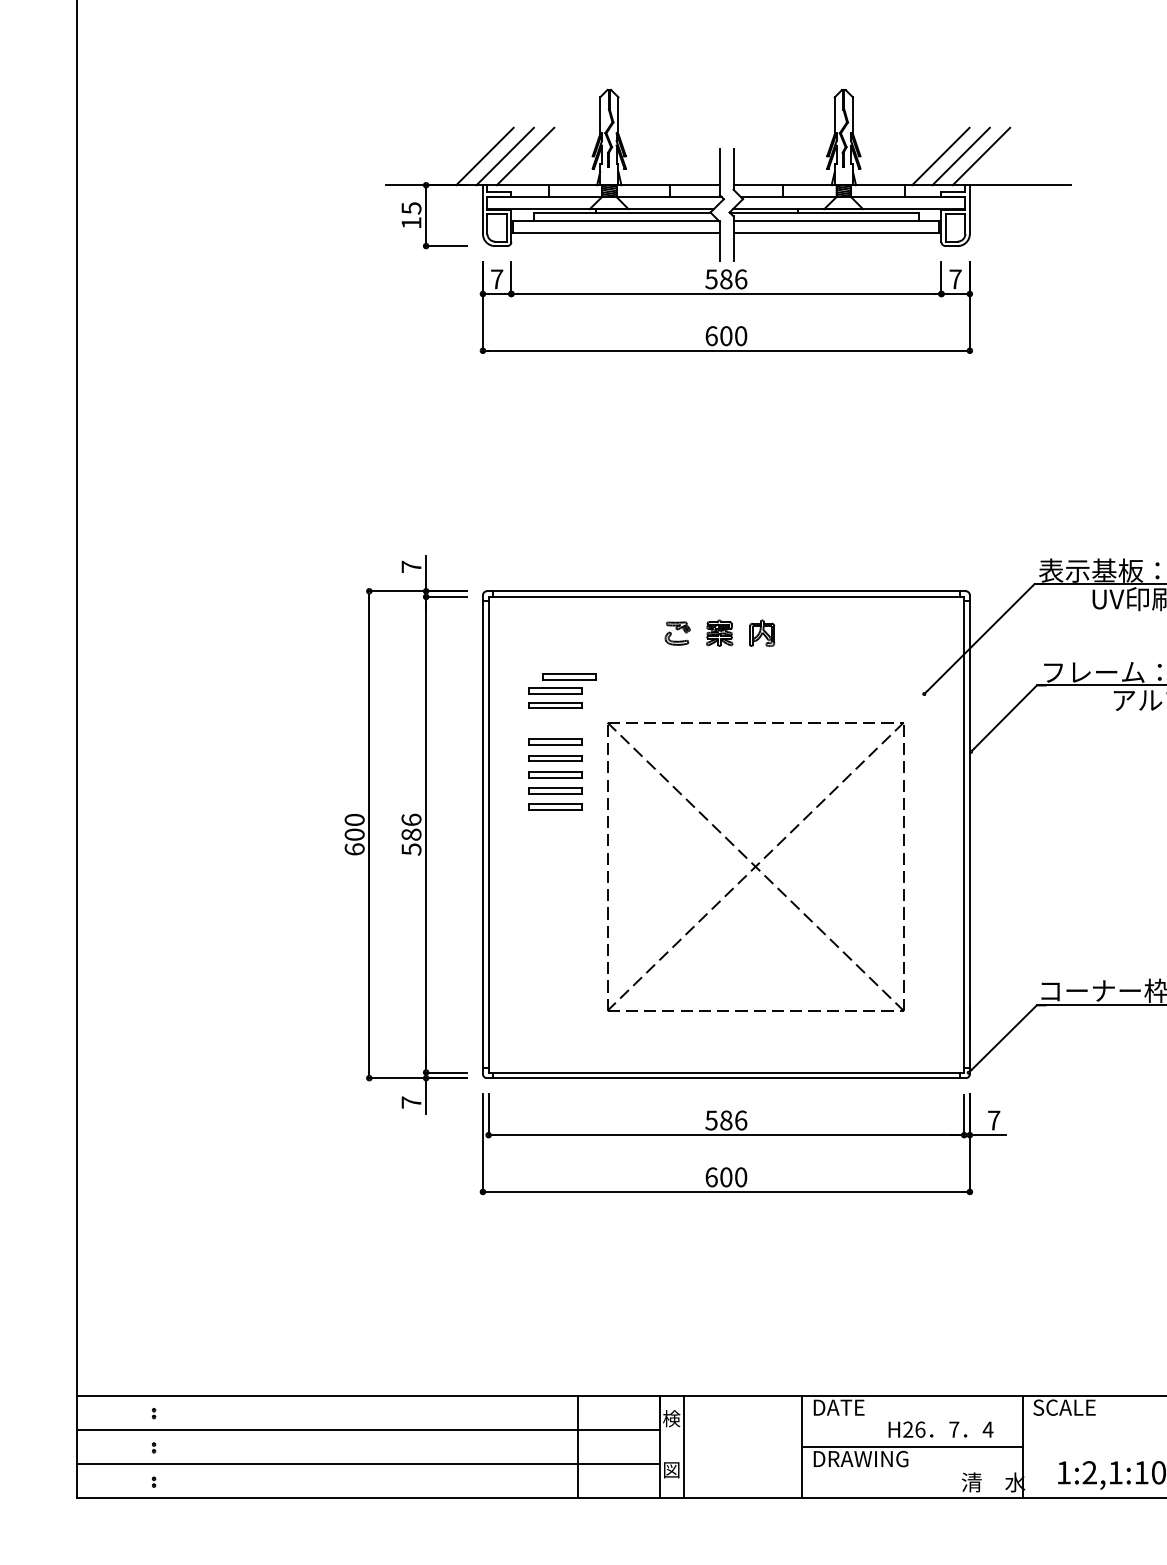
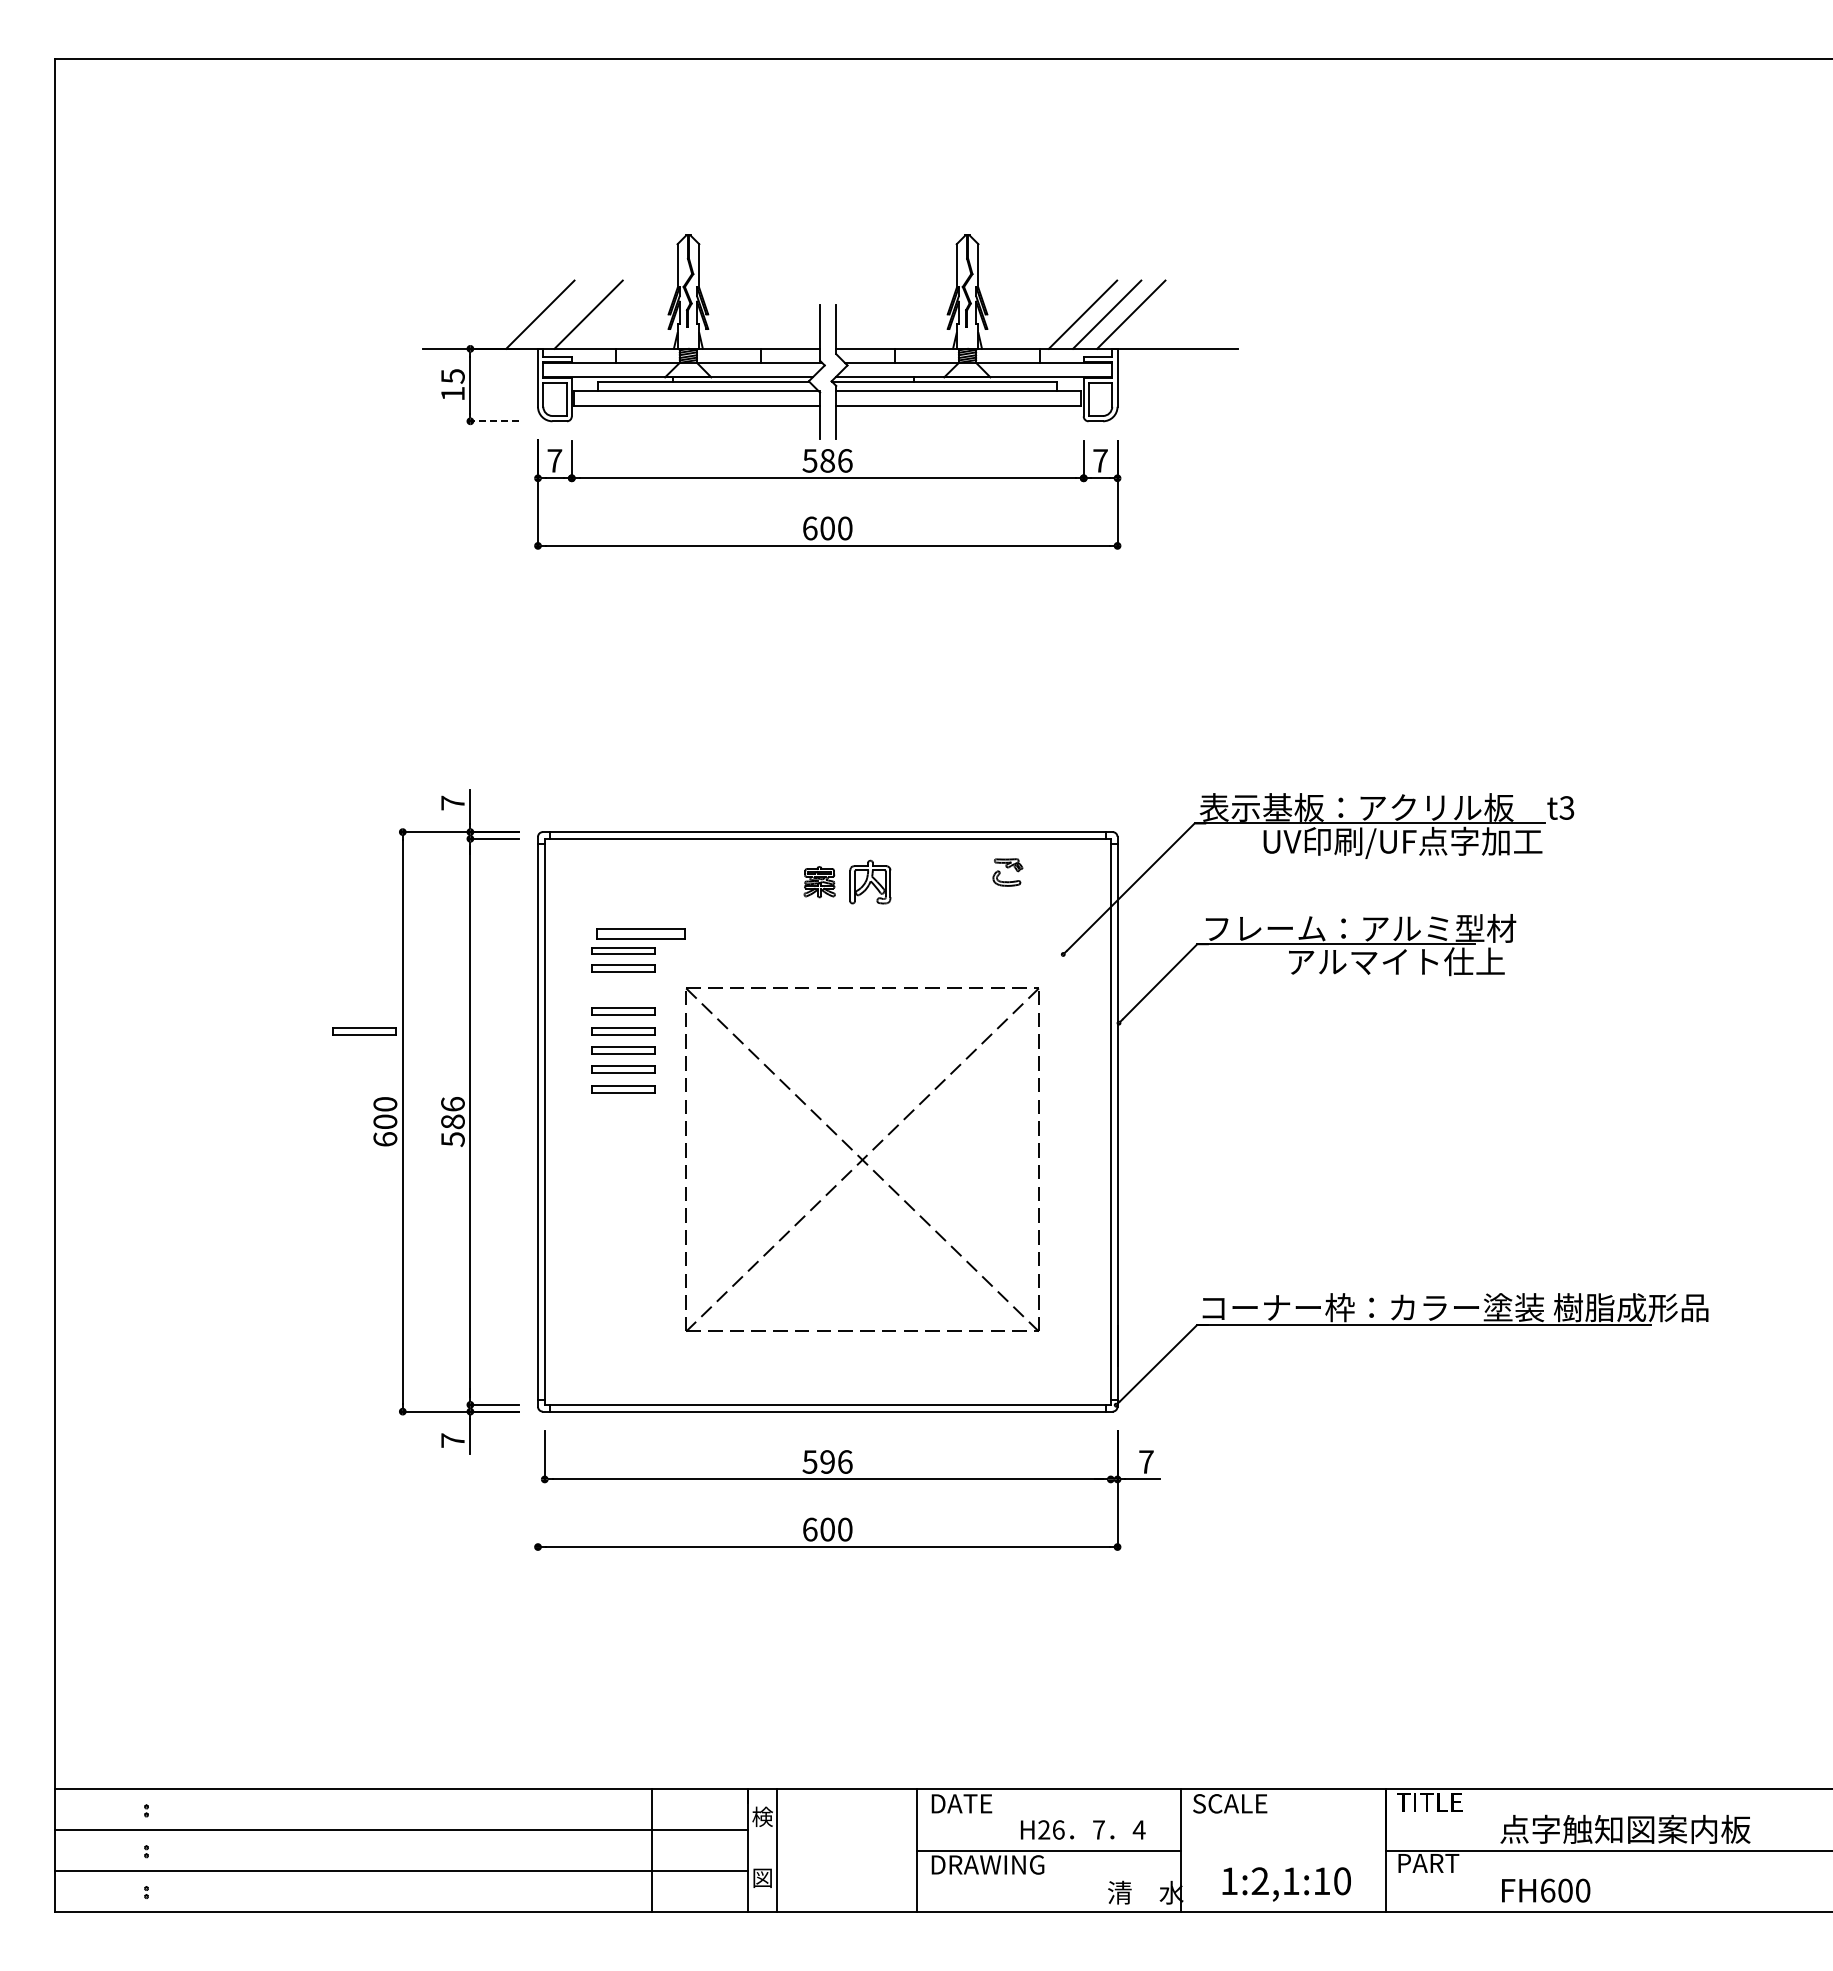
line: (505, 156) -> (564, 314), removed
line: (446, 246) -> (494, 421), solid -> dashed
part: (762, 632) -> (870, 881), size x1.4
part: (677, 633) -> (1007, 872), moved
part: (569, 676) -> (641, 933), size x1.4
part: (337, 758) -> (364, 1031), added
line: (963, 1115) -> (1110, 1455), removed
text: (726, 1120) -> (827, 1461), 586 -> 596
line: (483, 1142) -> (538, 1488), removed

